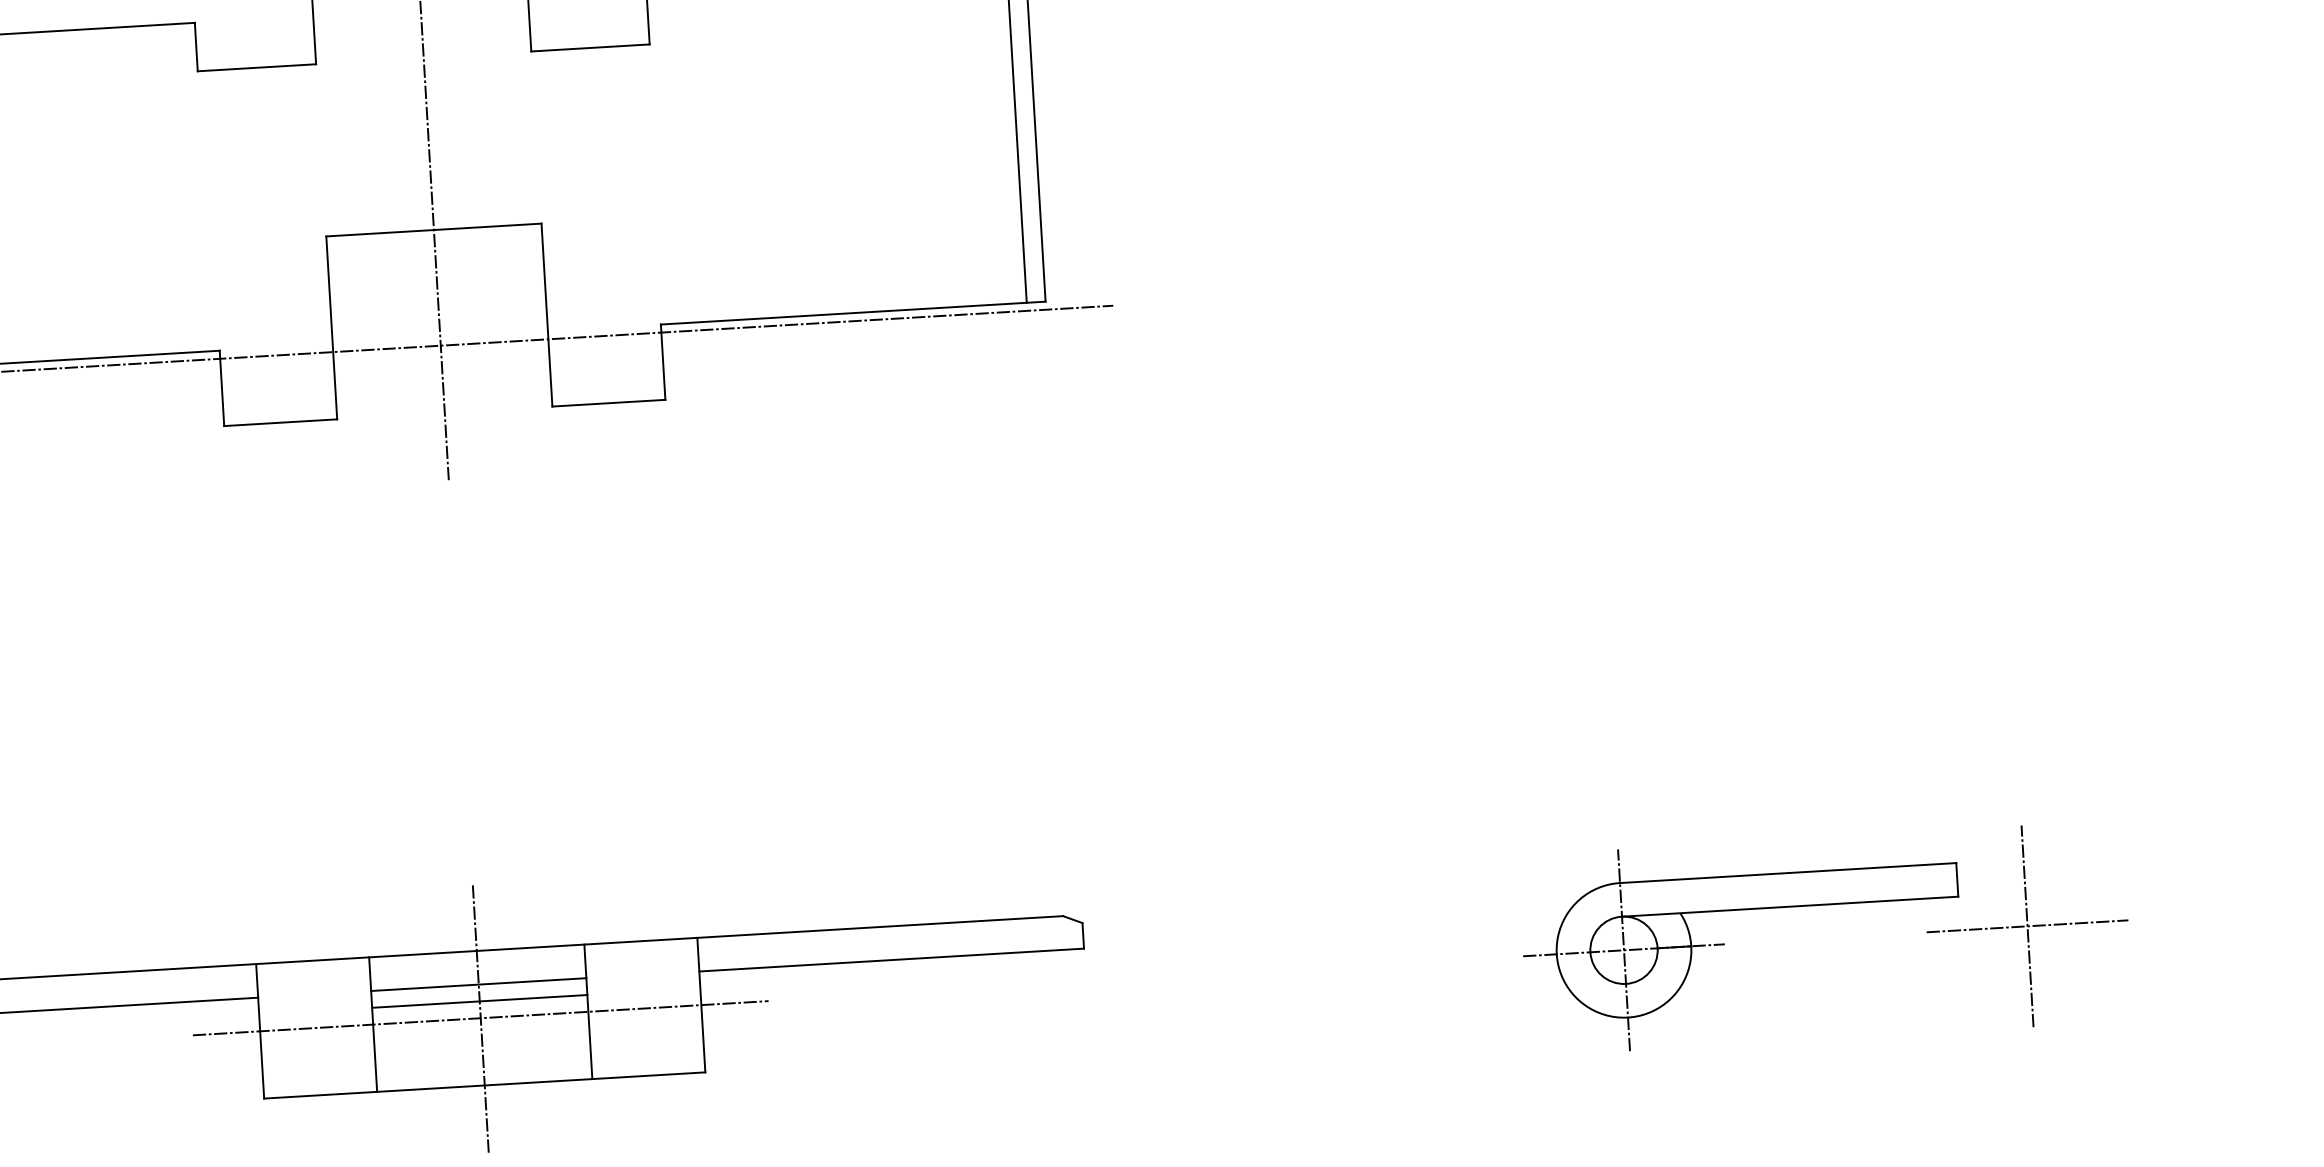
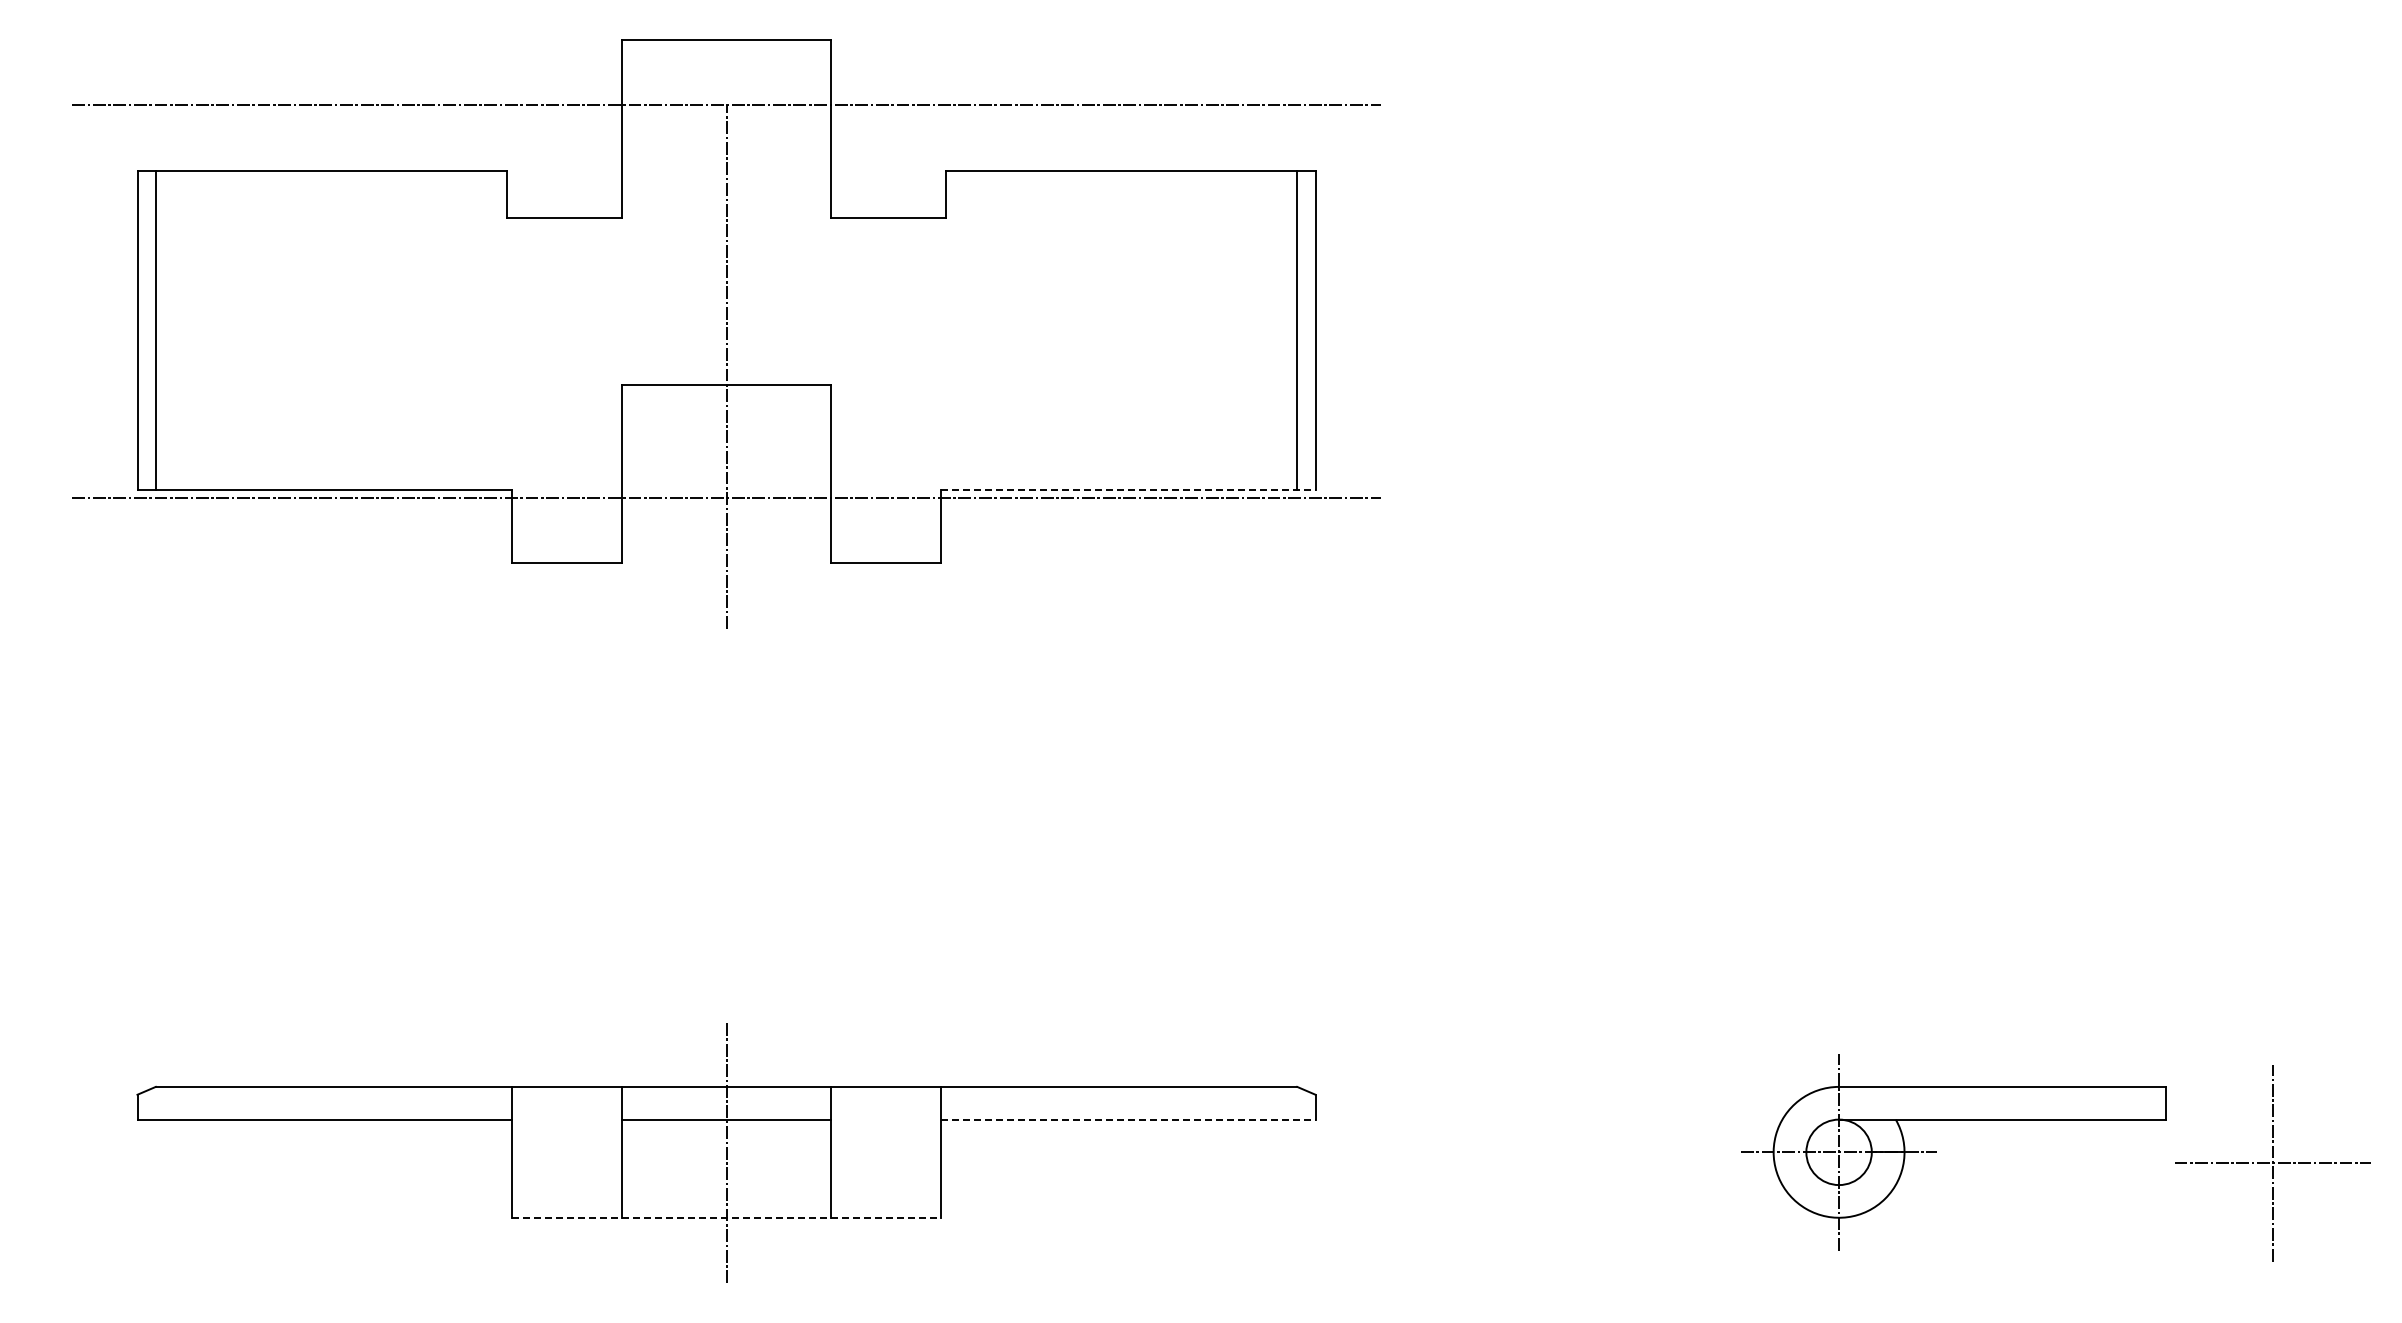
line: (853, 313) -> (1128, 490), solid -> dashed
part: (2027, 926) -> (2272, 1163), moved
line: (891, 959) -> (1128, 1119), solid -> dashed
line: (479, 1000) -> (726, 1135), removed
line: (480, 1018) -> (726, 1152), removed
line: (484, 1085) -> (726, 1217), solid -> dashed

